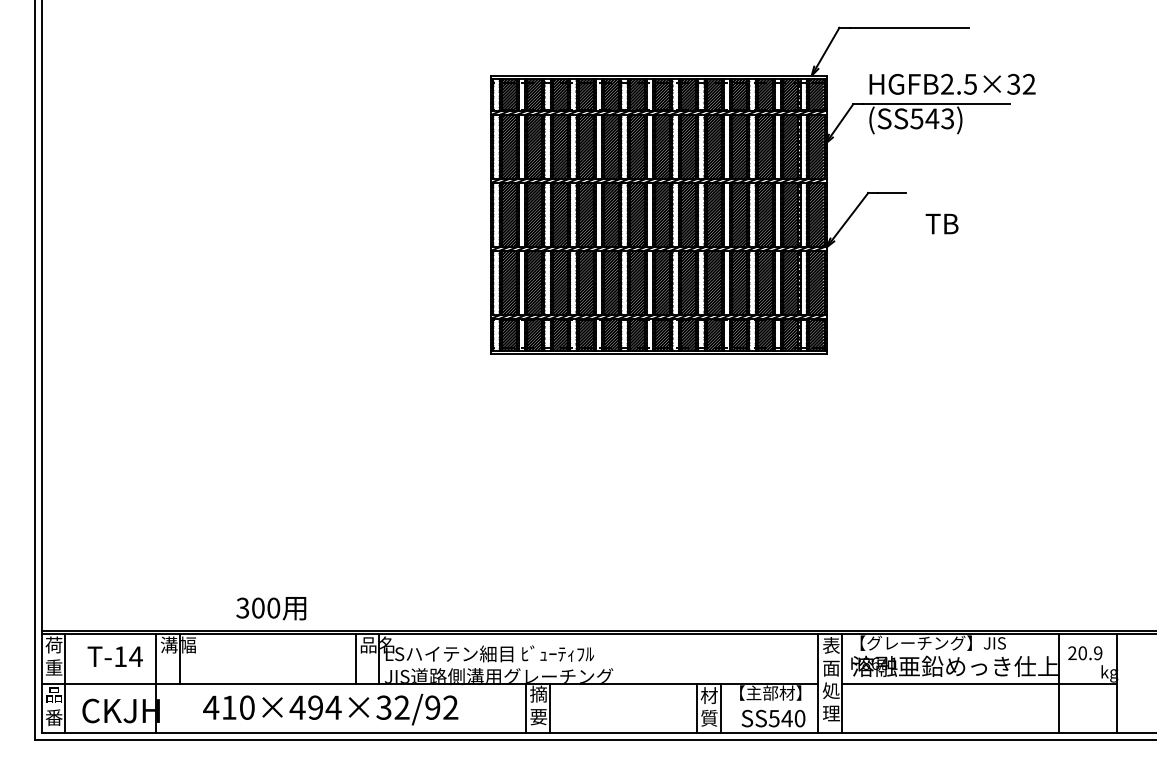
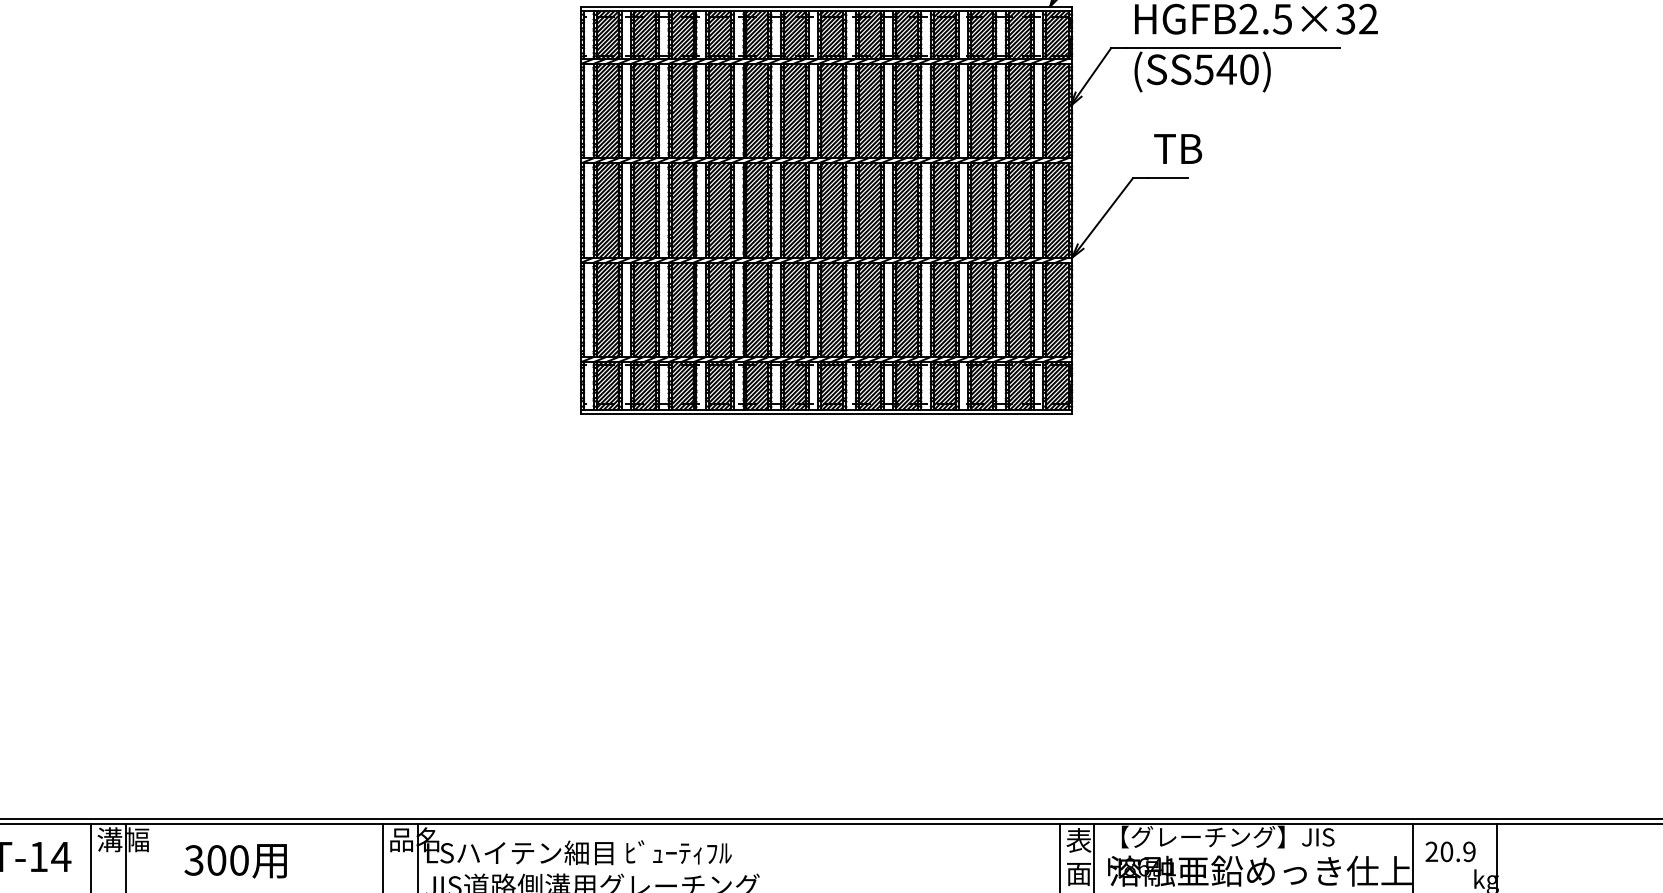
text: (947, 118) -> (1248, 69), (SS543) -> (SS540)
text: (941, 223) -> (1177, 148), moved
text: (271, 608) -> (236, 860), moved

